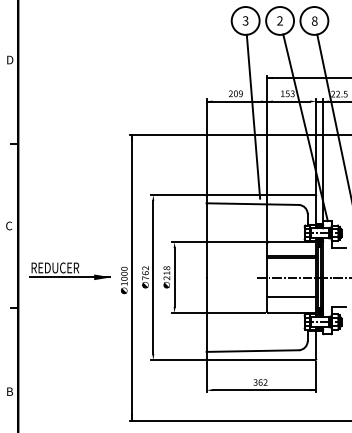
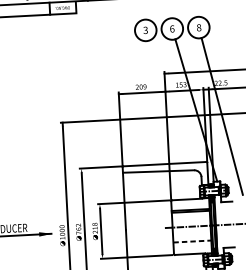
text: (279, 20) -> (171, 28), 2 -> 6
line: (253, 116) -> (155, 103), removed
line: (291, 296) -> (192, 241), solid -> dashed

